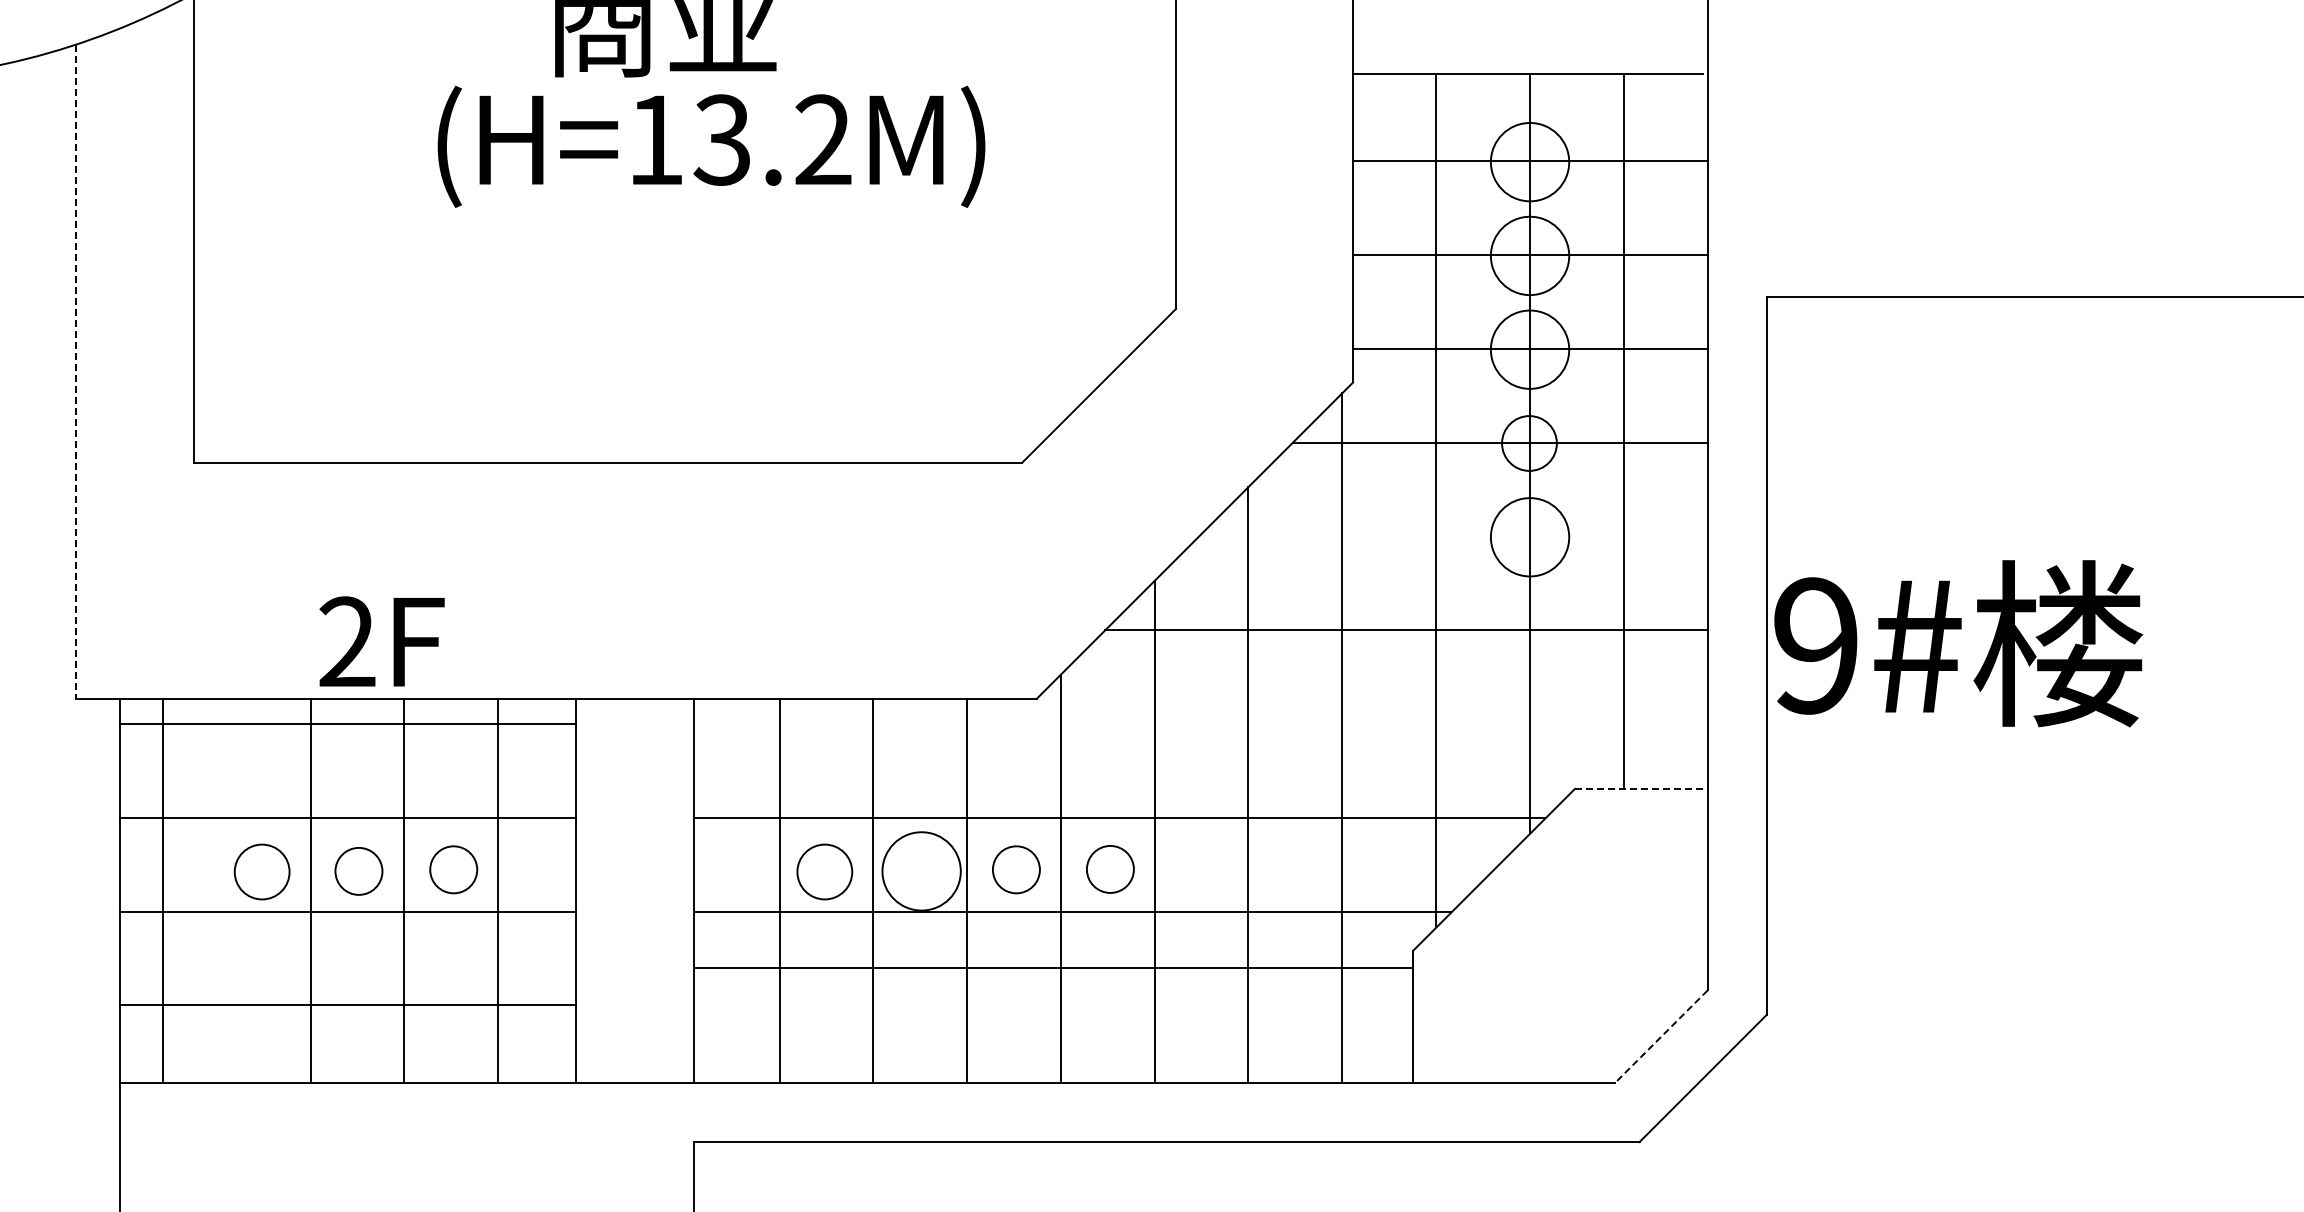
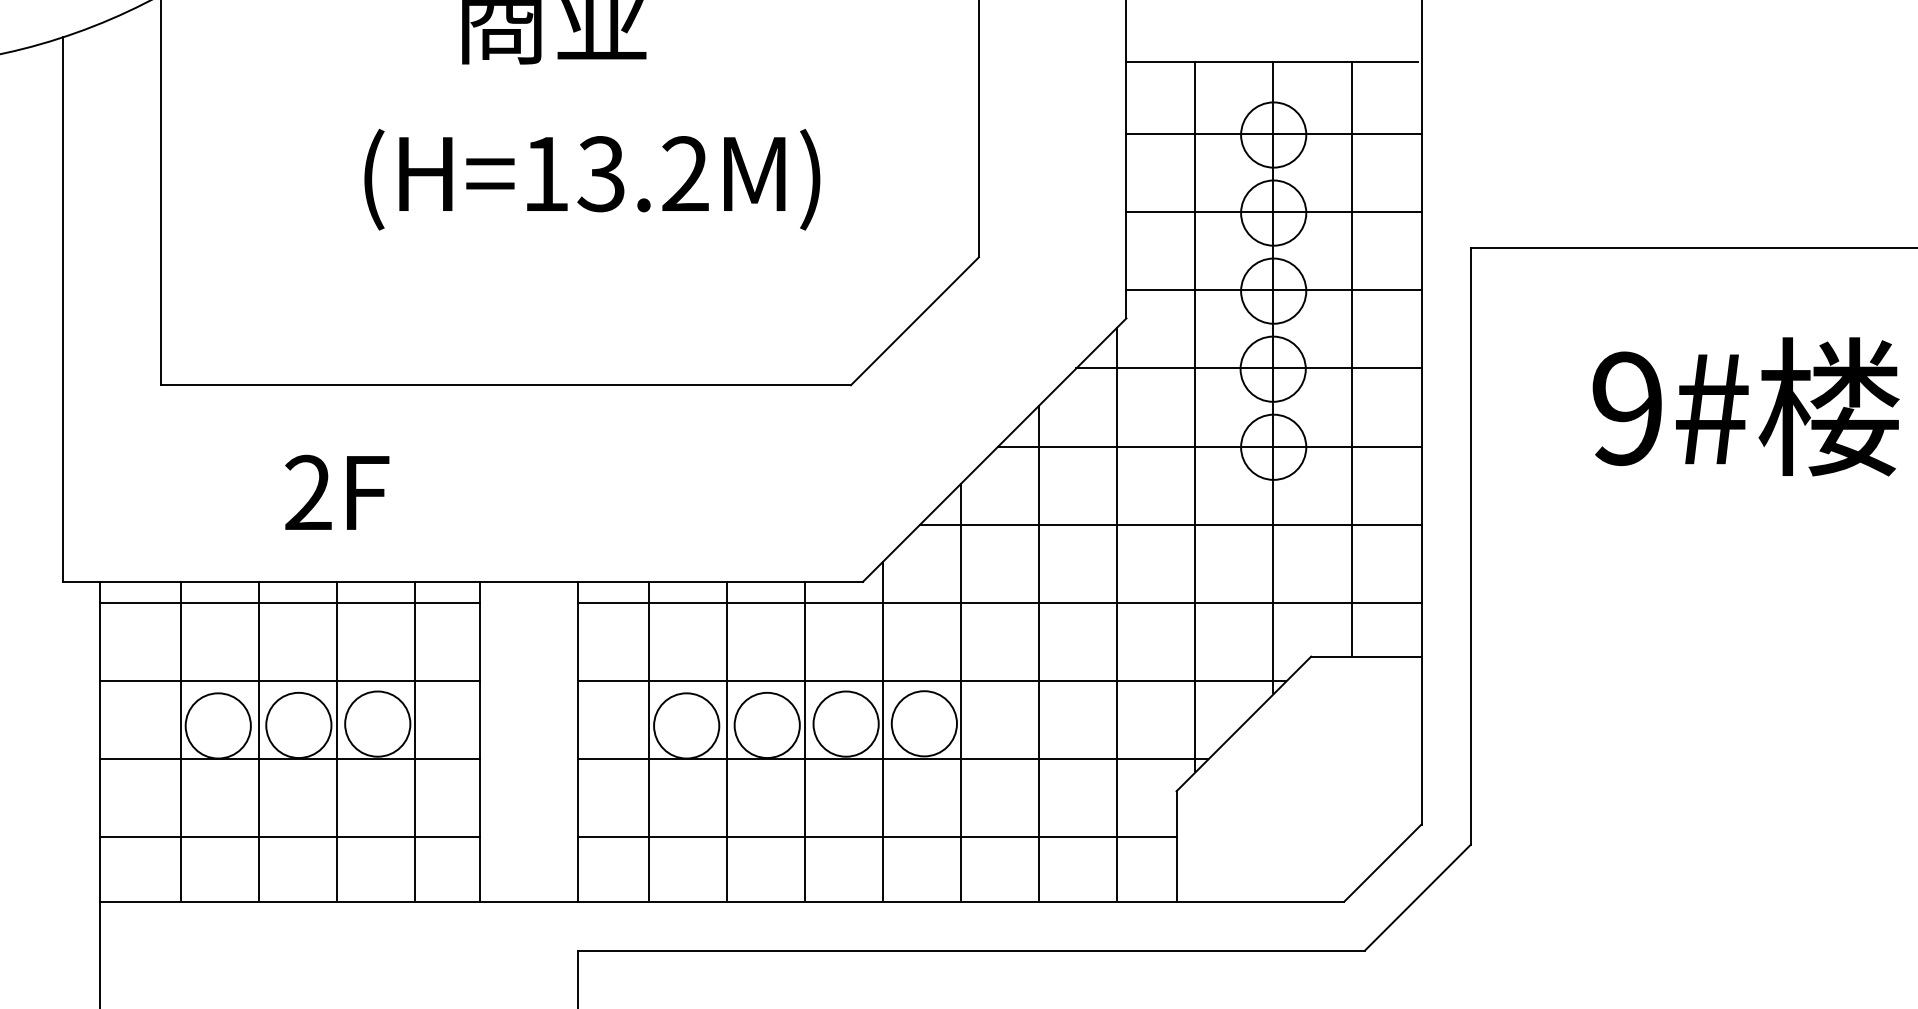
text: (711, 146) -> (592, 179), moved
line: (75, 372) -> (62, 310), dashed -> solid
circle: (1529, 443) -> (1273, 369), size x1.43
line: (1453, 536) -> (1209, 446), added
text: (381, 641) -> (336, 492), moved
text: (1958, 643) -> (1746, 406), moved
line: (1200, 723) -> (999, 602), added
line: (1641, 788) -> (1366, 656), dashed -> solid
circle: (453, 869) -> (377, 723), size x1.67
circle: (1016, 869) -> (846, 723), size x1.67
circle: (1110, 869) -> (924, 723), size x1.67
circle: (261, 871) -> (217, 725), size x1.43
circle: (358, 871) -> (298, 725), size x1.67
circle: (824, 871) -> (686, 725), size x1.43
line: (162, 890) -> (180, 741), moved
line: (1053, 968) -> (877, 837), moved
line: (1661, 1037) -> (1383, 863), dashed -> solid

